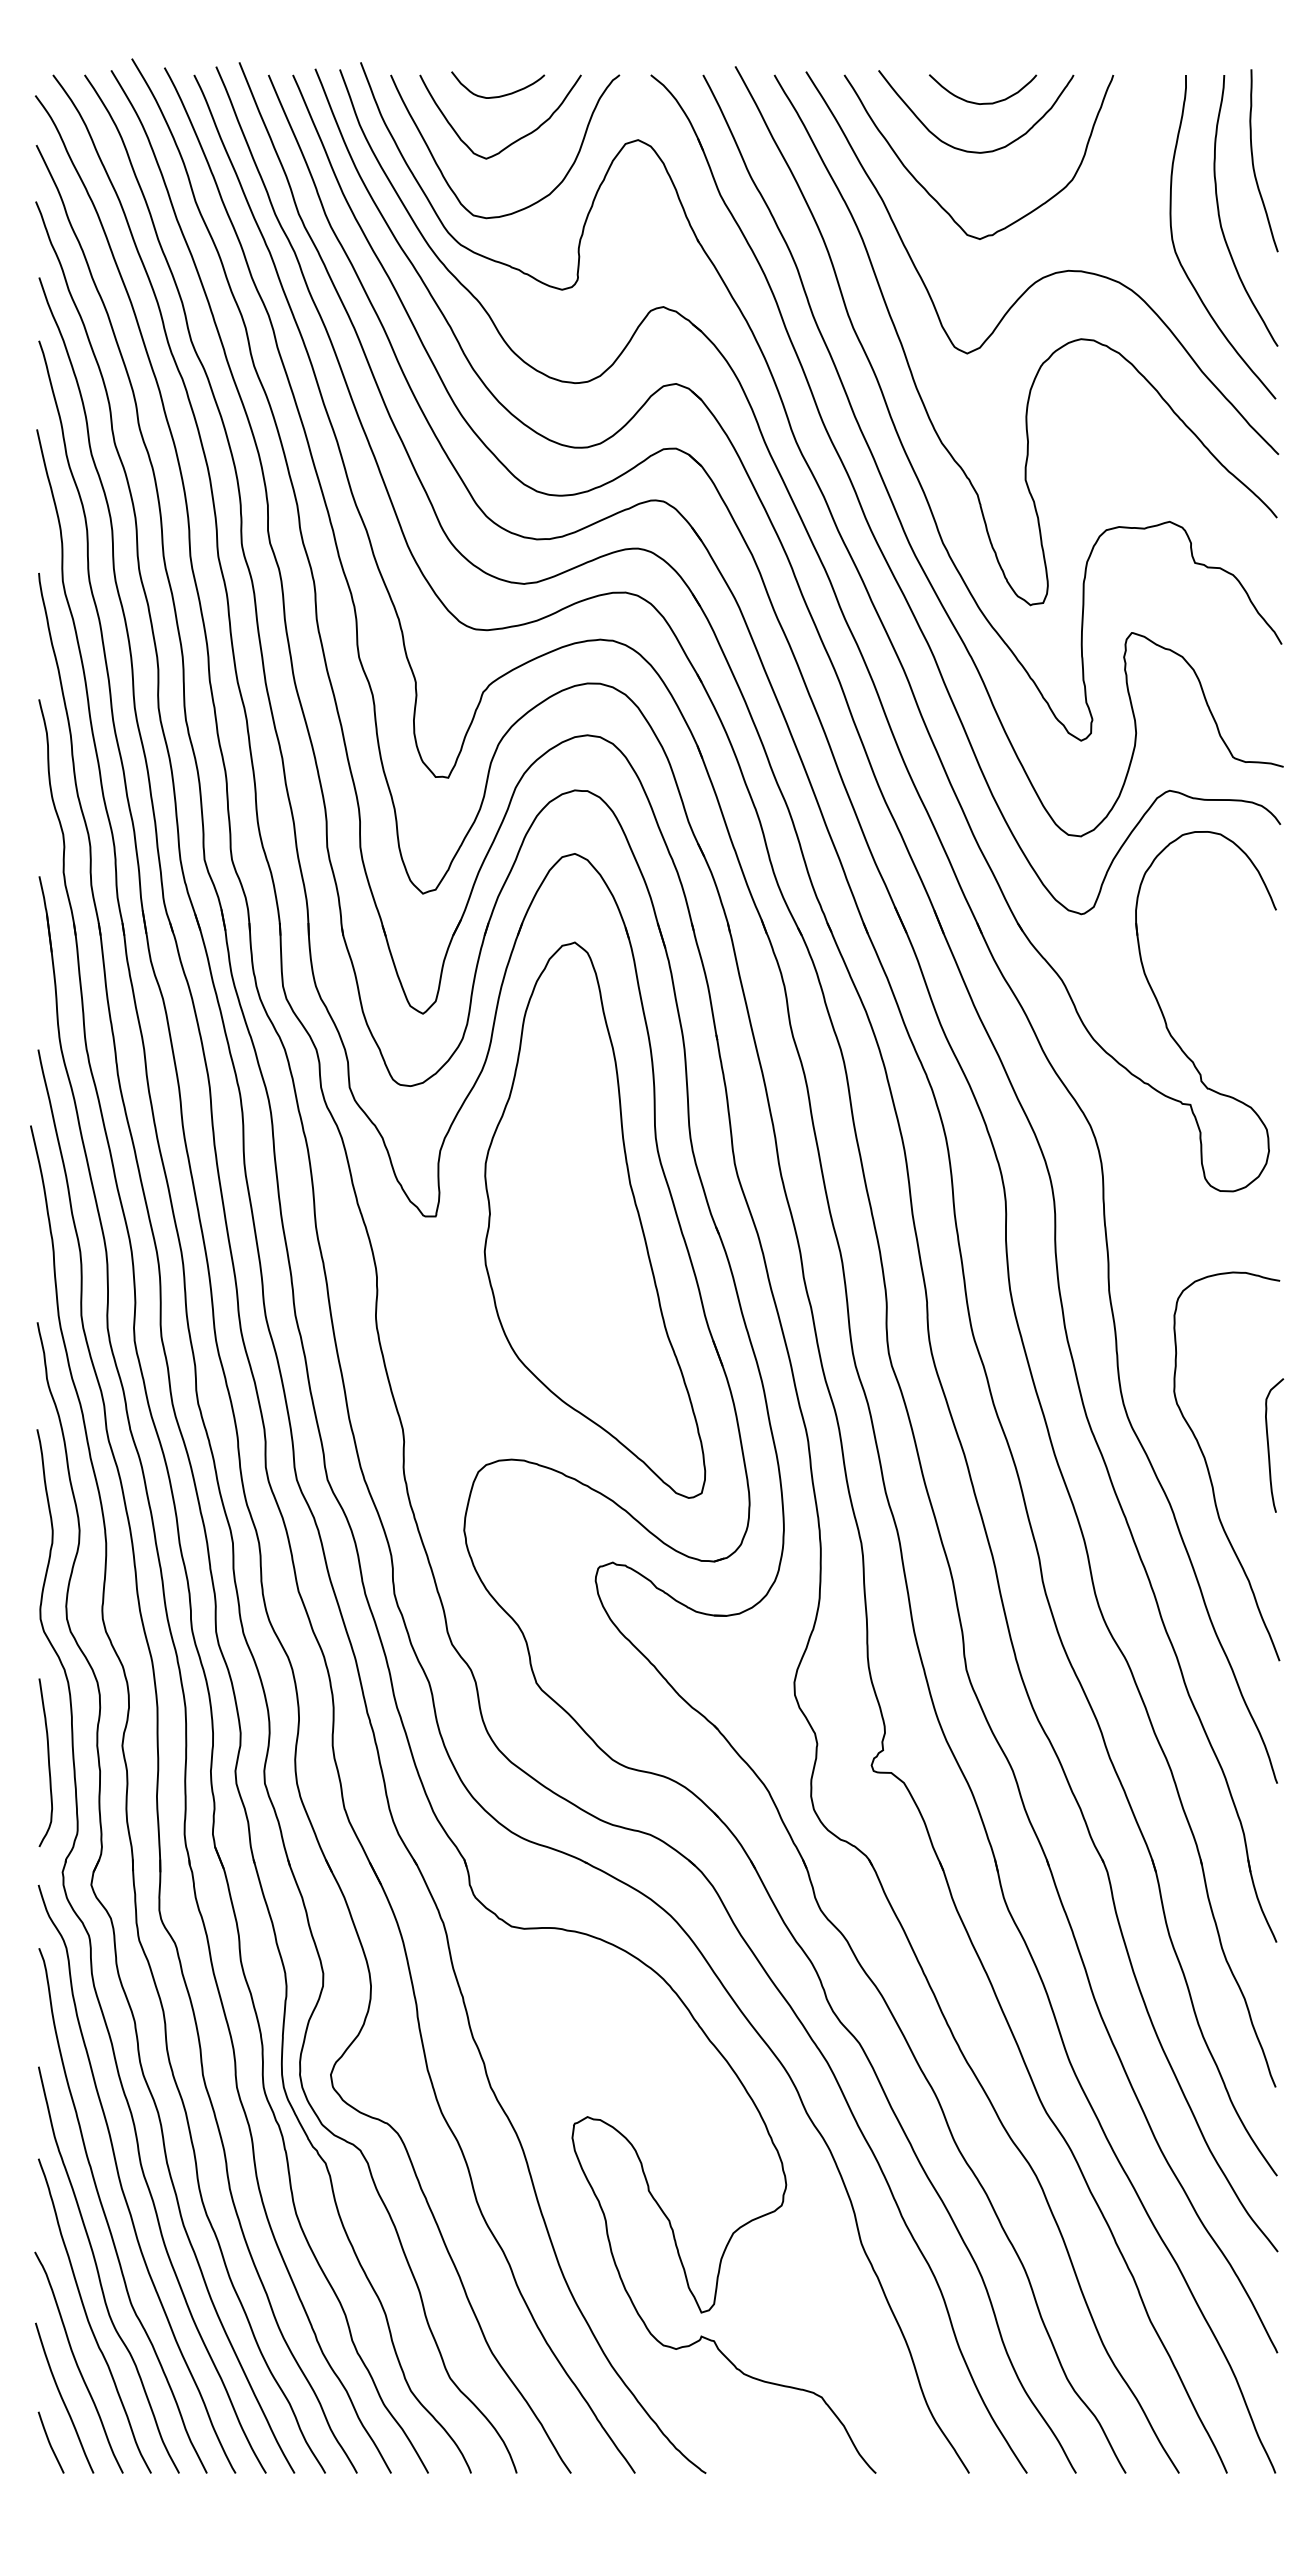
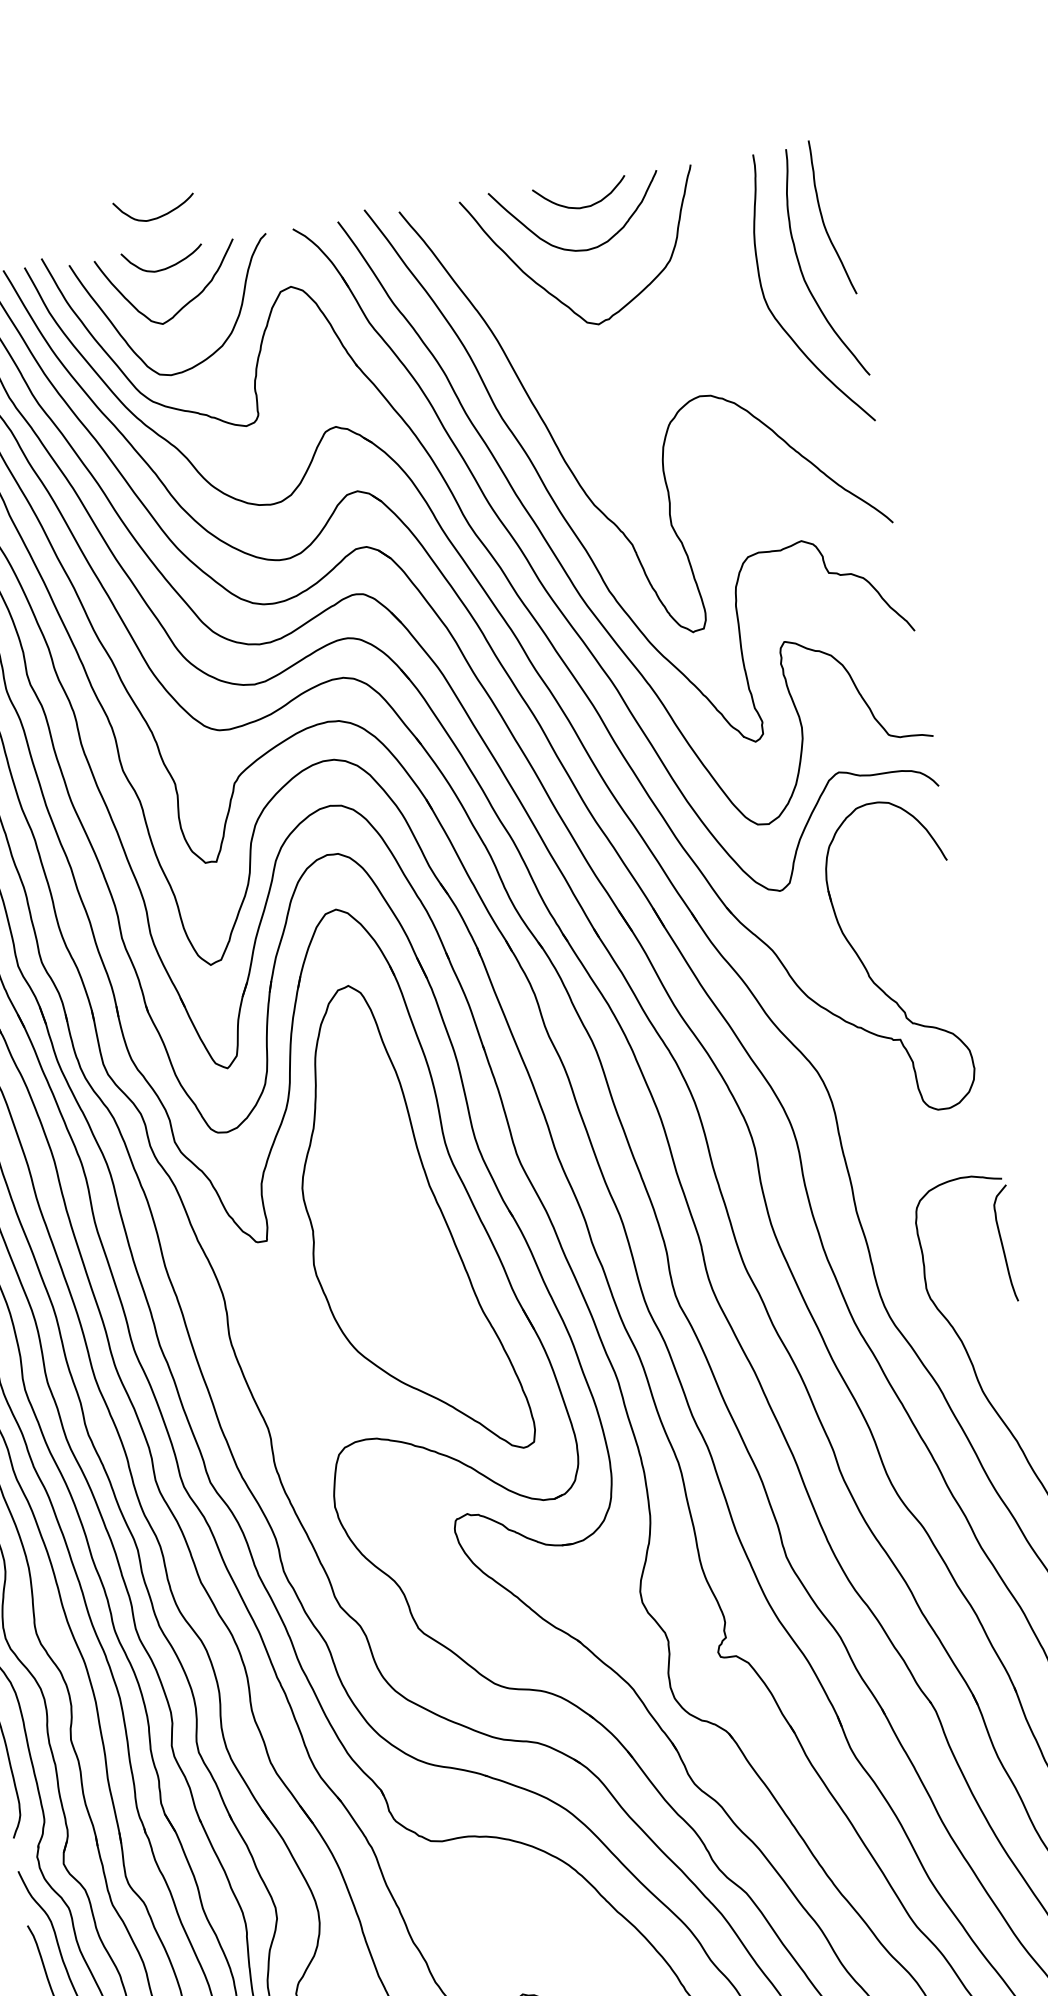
curve: (499, 36) -> (157, 217), added
curve: (1045, 275) -> (660, 346), removed
curve: (1269, 1445) -> (1003, 1244), moved

